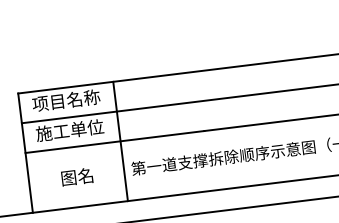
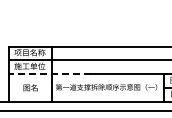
line: (114, 142) -> (49, 74), solid -> dashed

